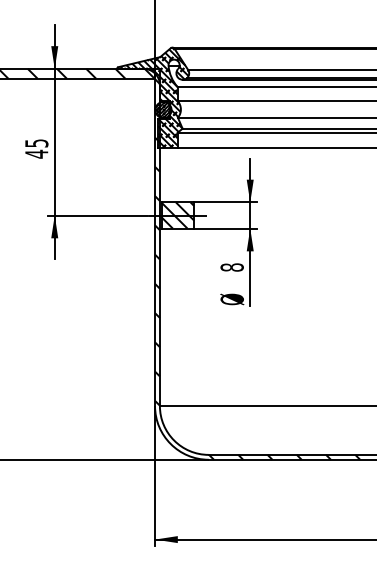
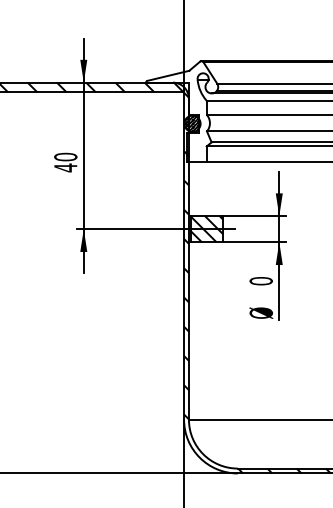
hatch: (152, 97) -> (181, 111), removed
text: (36, 143) -> (65, 157), 45 -> 40
text: (231, 267) -> (260, 281), 8 -> 0

